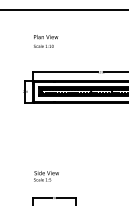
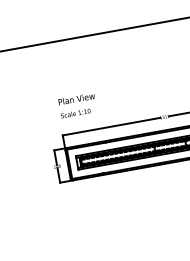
text: (46, 41) -> (78, 105), moved

